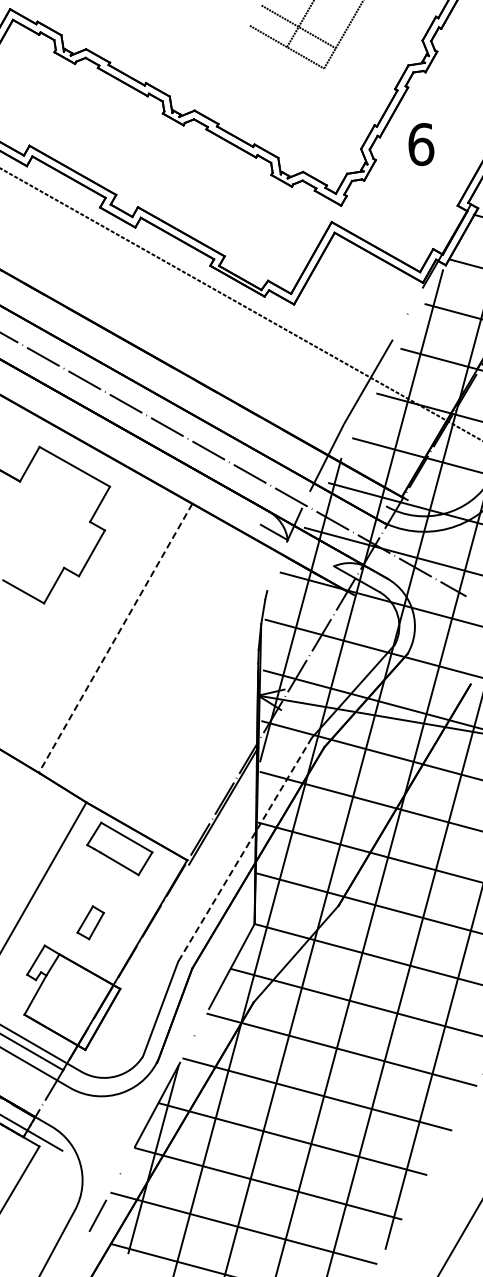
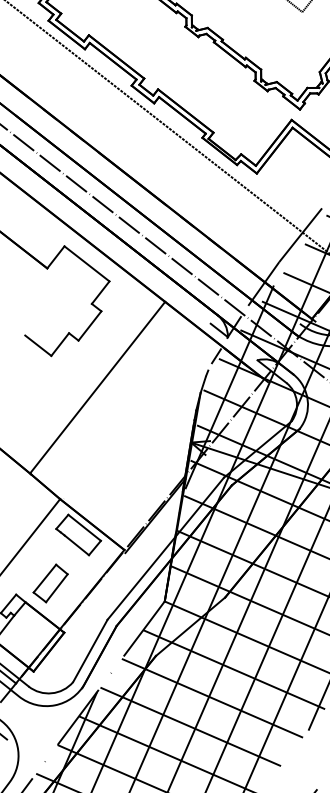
line: (275, 569) -> (216, 356), added
line: (115, 638) -> (97, 387), dashed -> solid
line: (244, 850) -> (165, 549), dashed -> solid
part: (90, 922) -> (50, 583), size x1.67

